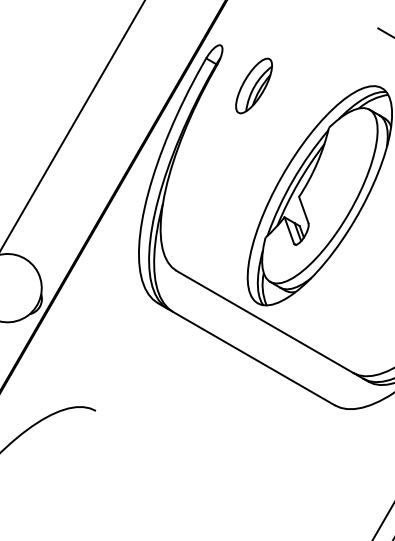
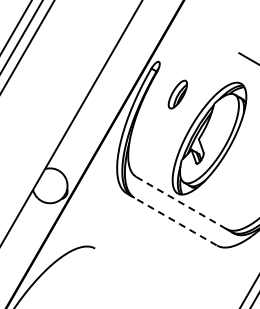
part: (253, 85) -> (177, 94), moved
line: (265, 322) -> (181, 203), solid -> dashed
line: (247, 354) -> (172, 219), solid -> dashed

